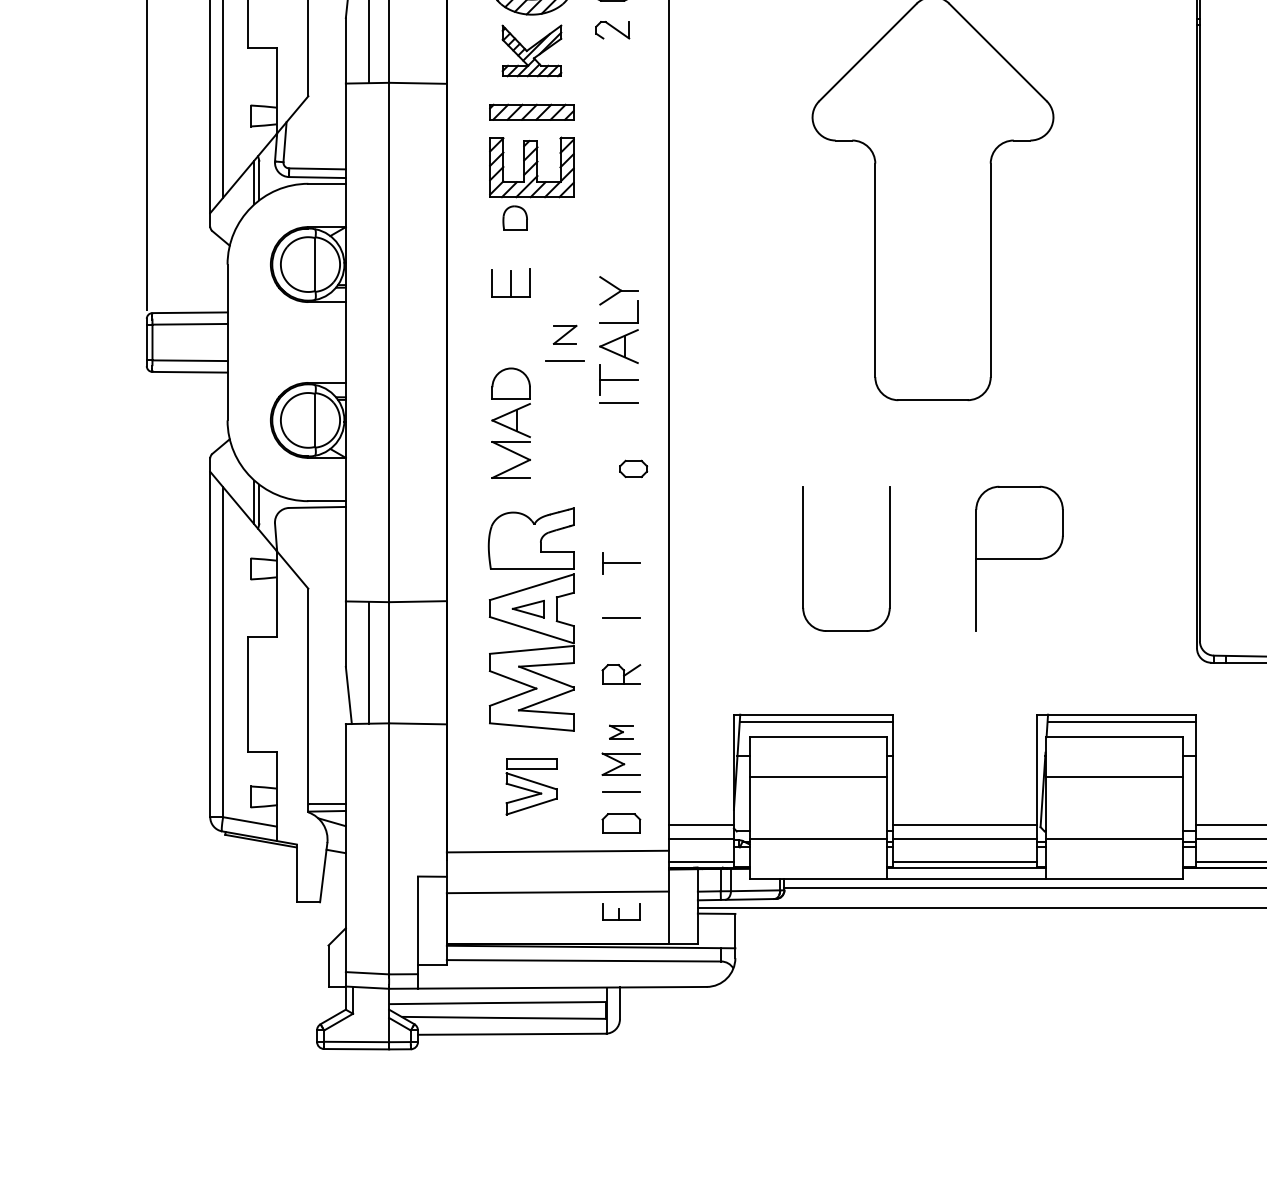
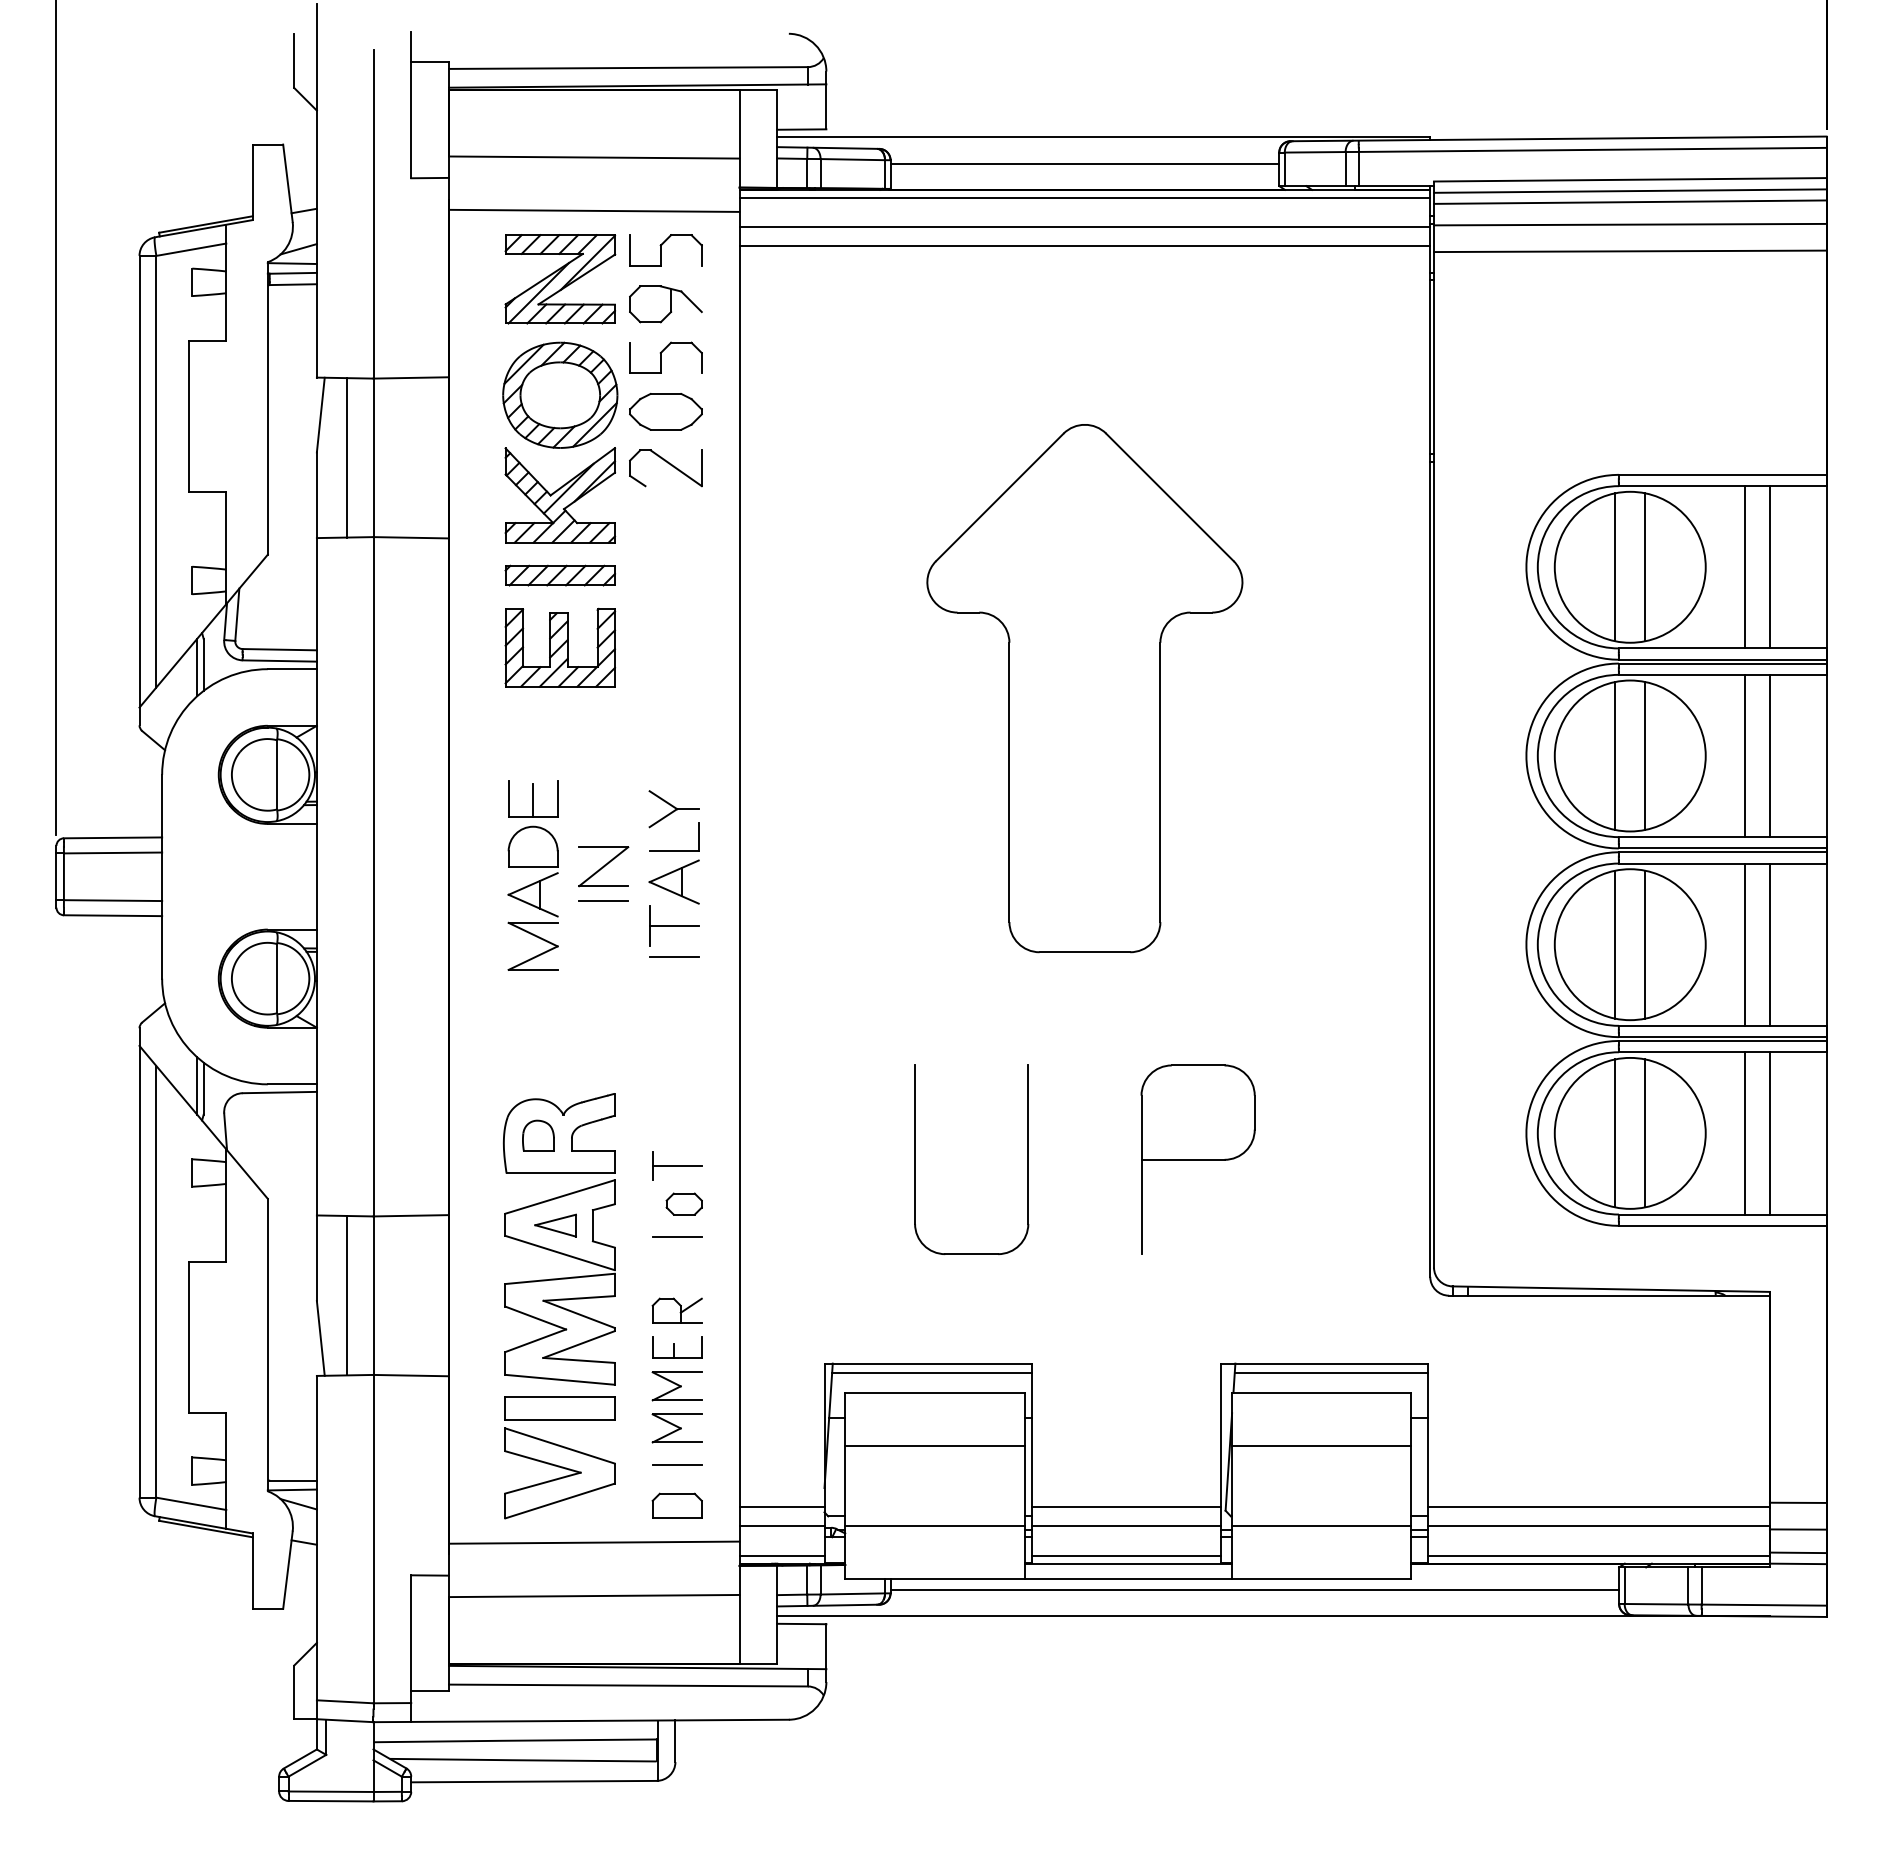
part: (612, 30) -> (665, 468), size x1.67
part: (532, 51) -> (560, 495), size x1.43
part: (515, 217) -> (538, 1135), moved
part: (564, 334) -> (603, 866), size x1.67
part: (510, 422) -> (532, 897), moved
part: (633, 468) -> (683, 1203), moved
part: (620, 732) -> (676, 1386), size x1.67
part: (531, 786) -> (559, 1457), size x1.67
part: (621, 911) -> (677, 1347), moved

